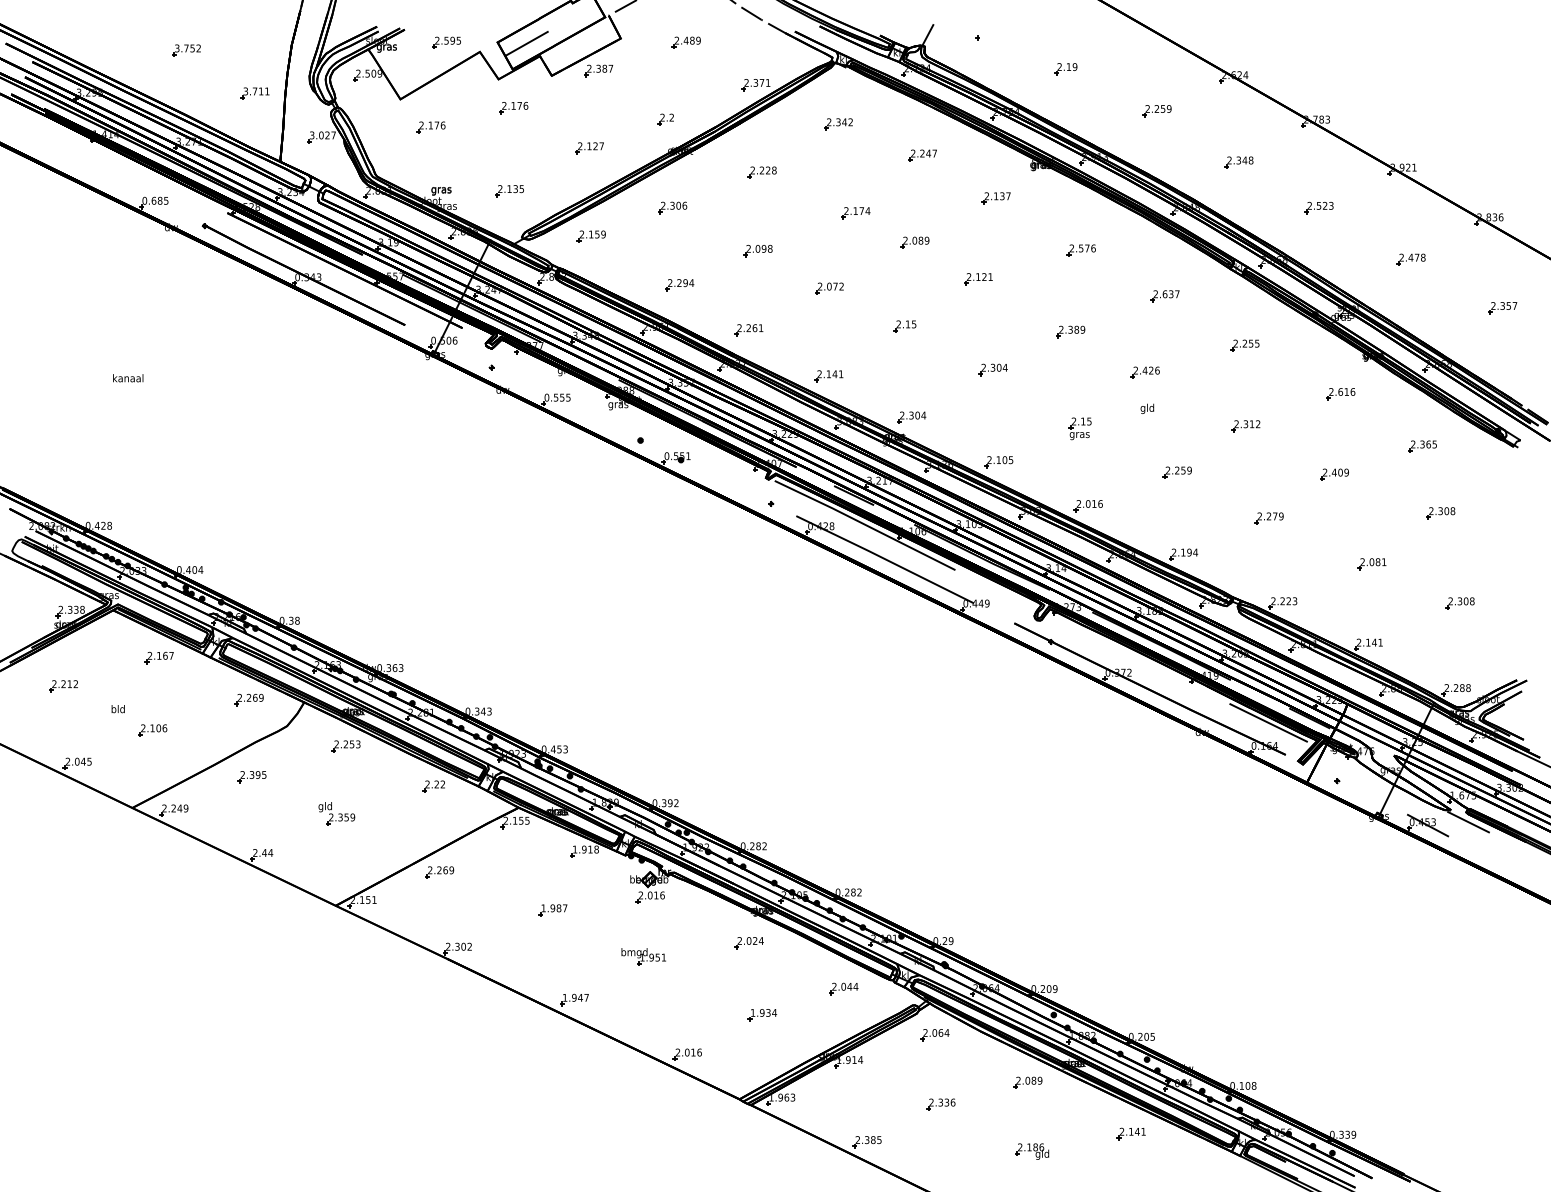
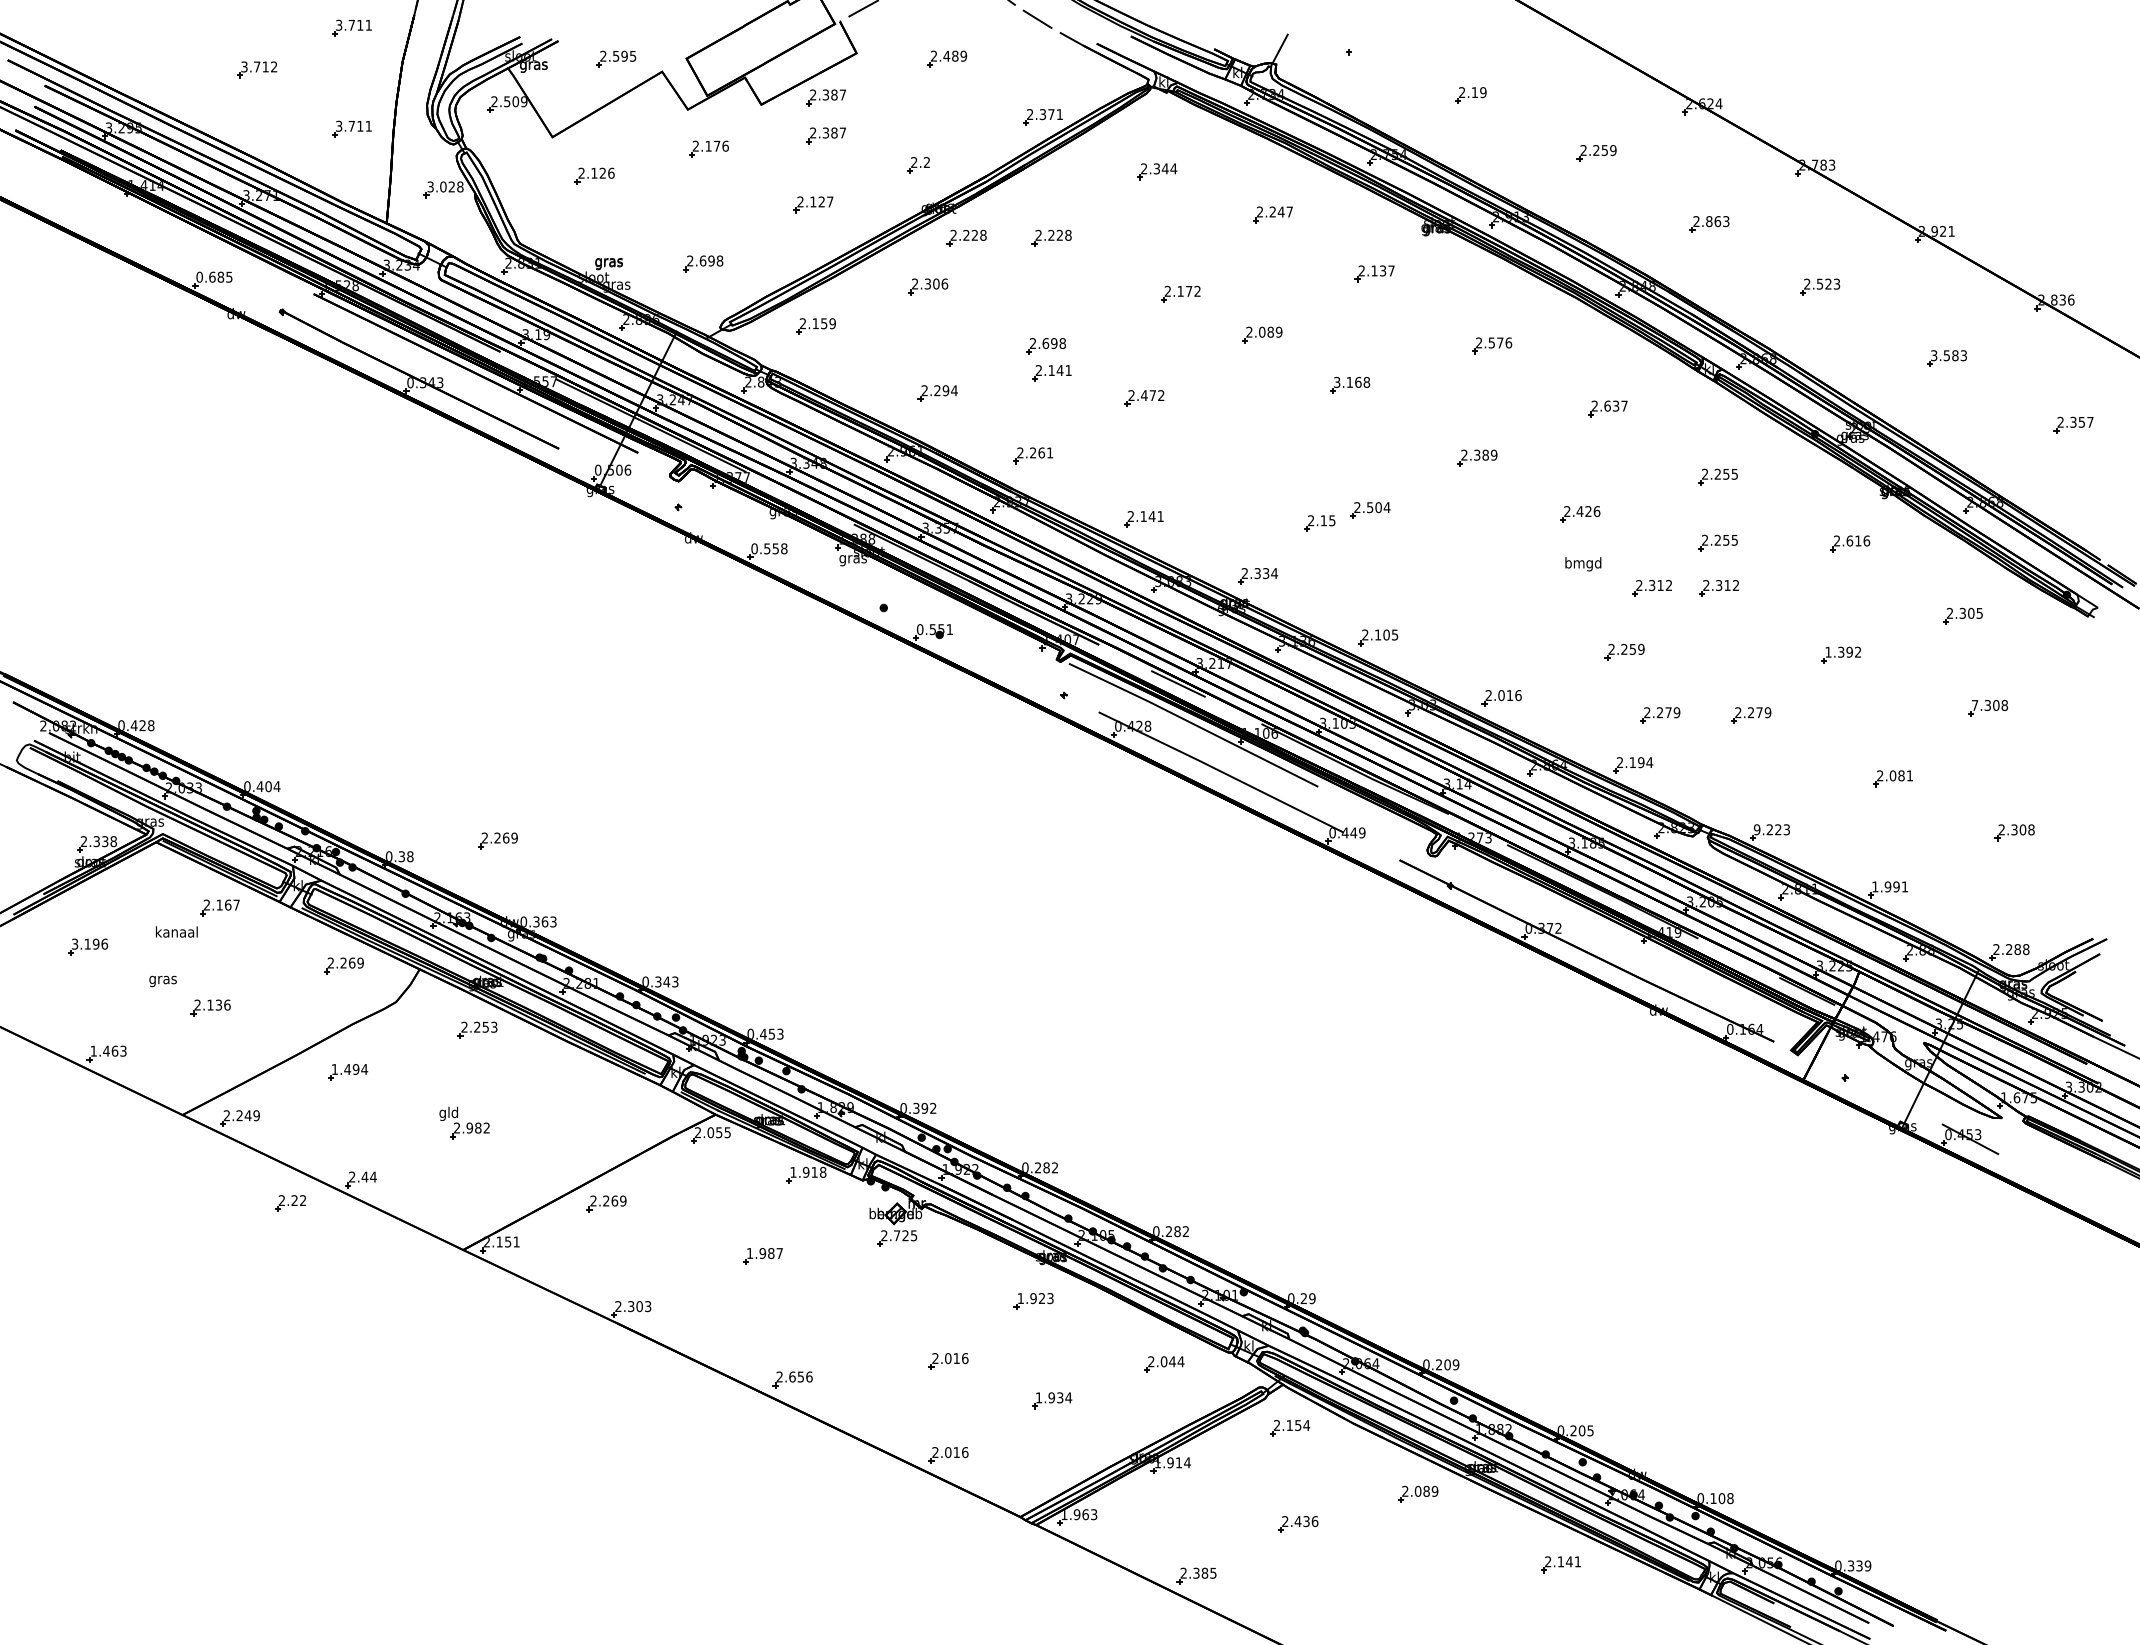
part: (254, 19) -> (351, 27), added
line: (526, 43) -> (726, 60), removed
text: (192, 48) -> (265, 66), 3.752 -> 3.712
part: (598, 98) -> (825, 135), added
text: (850, 122) -> (1173, 168), 2.342 -> 2.344
text: (436, 124) -> (602, 172), 2.176 -> 2.126
text: (333, 135) -> (460, 186), 3.027 -> 3.028
text: (1244, 160) -> (1717, 221), 2.348 -> 2.863
part: (700, 172) -> (966, 237), added
text: (515, 188) -> (711, 260), 2.135 -> 2.698
text: (867, 210) -> (1197, 290), 2.174 -> 2.172
text: (757, 248) -> (1045, 343), 2.098 -> 2.698
text: (1412, 257) -> (1949, 355), 2.478 -> 3.583
part: (762, 270) -> (1051, 373), added
text: (980, 276) -> (1352, 381), 2.121 -> 3.168
text: (828, 286) -> (1143, 395), 2.072 -> 2.472
part: (904, 326) -> (1319, 523), moved
text: (993, 367) -> (1370, 507), 2.304 -> 2.504
text: (127, 377) -> (176, 931), moved
part: (1244, 393) -> (1717, 542), added
text: (568, 397) -> (784, 548), 0.555 -> 0.558
text: (1147, 409) -> (1583, 564), gld -> bmgd
text: (917, 415) -> (1265, 573), 2.304 -> 2.334
part: (1196, 426) -> (1651, 588), added
part: (1080, 428) -> (1490, 591), removed
text: (1428, 443) -> (1971, 612), 2.365 -> 2.305
text: (1336, 472) -> (1843, 651), 2.409 -> 1.392
text: (1430, 511) -> (1974, 705), 2.308 -> 7.308
part: (1203, 518) -> (1660, 715), added
text: (1273, 601) -> (1756, 829), 2.223 -> 9.223
part: (360, 609) -> (497, 840), added
text: (1366, 642) -> (1885, 886), 2.141 -> 1.991
text: (64, 683) -> (89, 943), 2.212 -> 3.196
text: (117, 709) -> (162, 979), bld -> gras
line: (1268, 722) -> (1750, 997), removed
text: (158, 727) -> (218, 1004), 2.106 -> 2.136
text: (78, 761) -> (108, 1050), 2.045 -> 1.463
text: (253, 775) -> (349, 1069), 2.395 -> 1.494
part: (433, 786) -> (290, 1203), moved
text: (346, 817) -> (478, 1127), 2.359 -> 2.982
text: (514, 820) -> (710, 1132), 2.155 -> 2.055
line: (1468, 822) -> (2026, 1134), removed
text: (656, 895) -> (905, 1235), 2.016 -> 2.725
text: (750, 940) -> (1035, 1298), 2.024 -> 1.923
text: (470, 946) -> (648, 1306), 2.302 -> 2.303
part: (643, 956) -> (888, 1320), removed
part: (687, 986) -> (948, 1361), added
text: (575, 997) -> (794, 1376), 1.947 -> 2.656
text: (937, 1032) -> (1293, 1425), 2.064 -> 2.154
text: (940, 1102) -> (1297, 1521), 2.336 -> 2.436
part: (1031, 1151) -> (1423, 1588), removed

